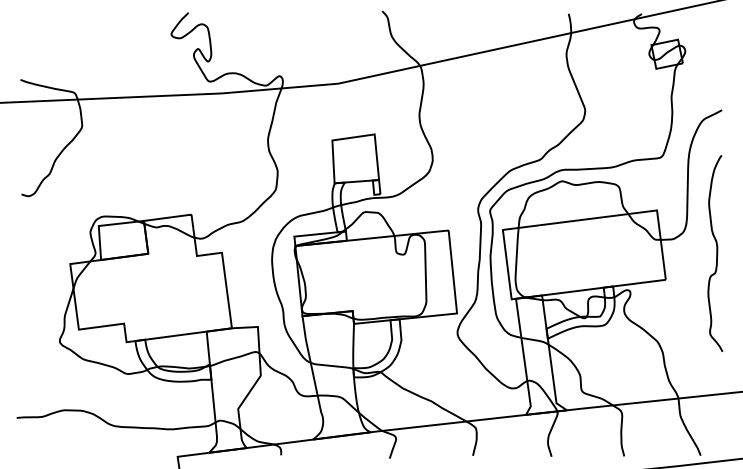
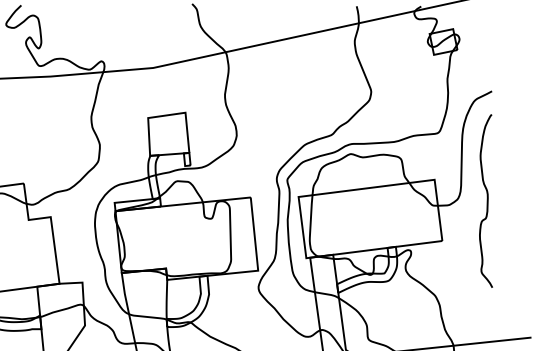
curve: (716, 253) -> (487, 201), moved

